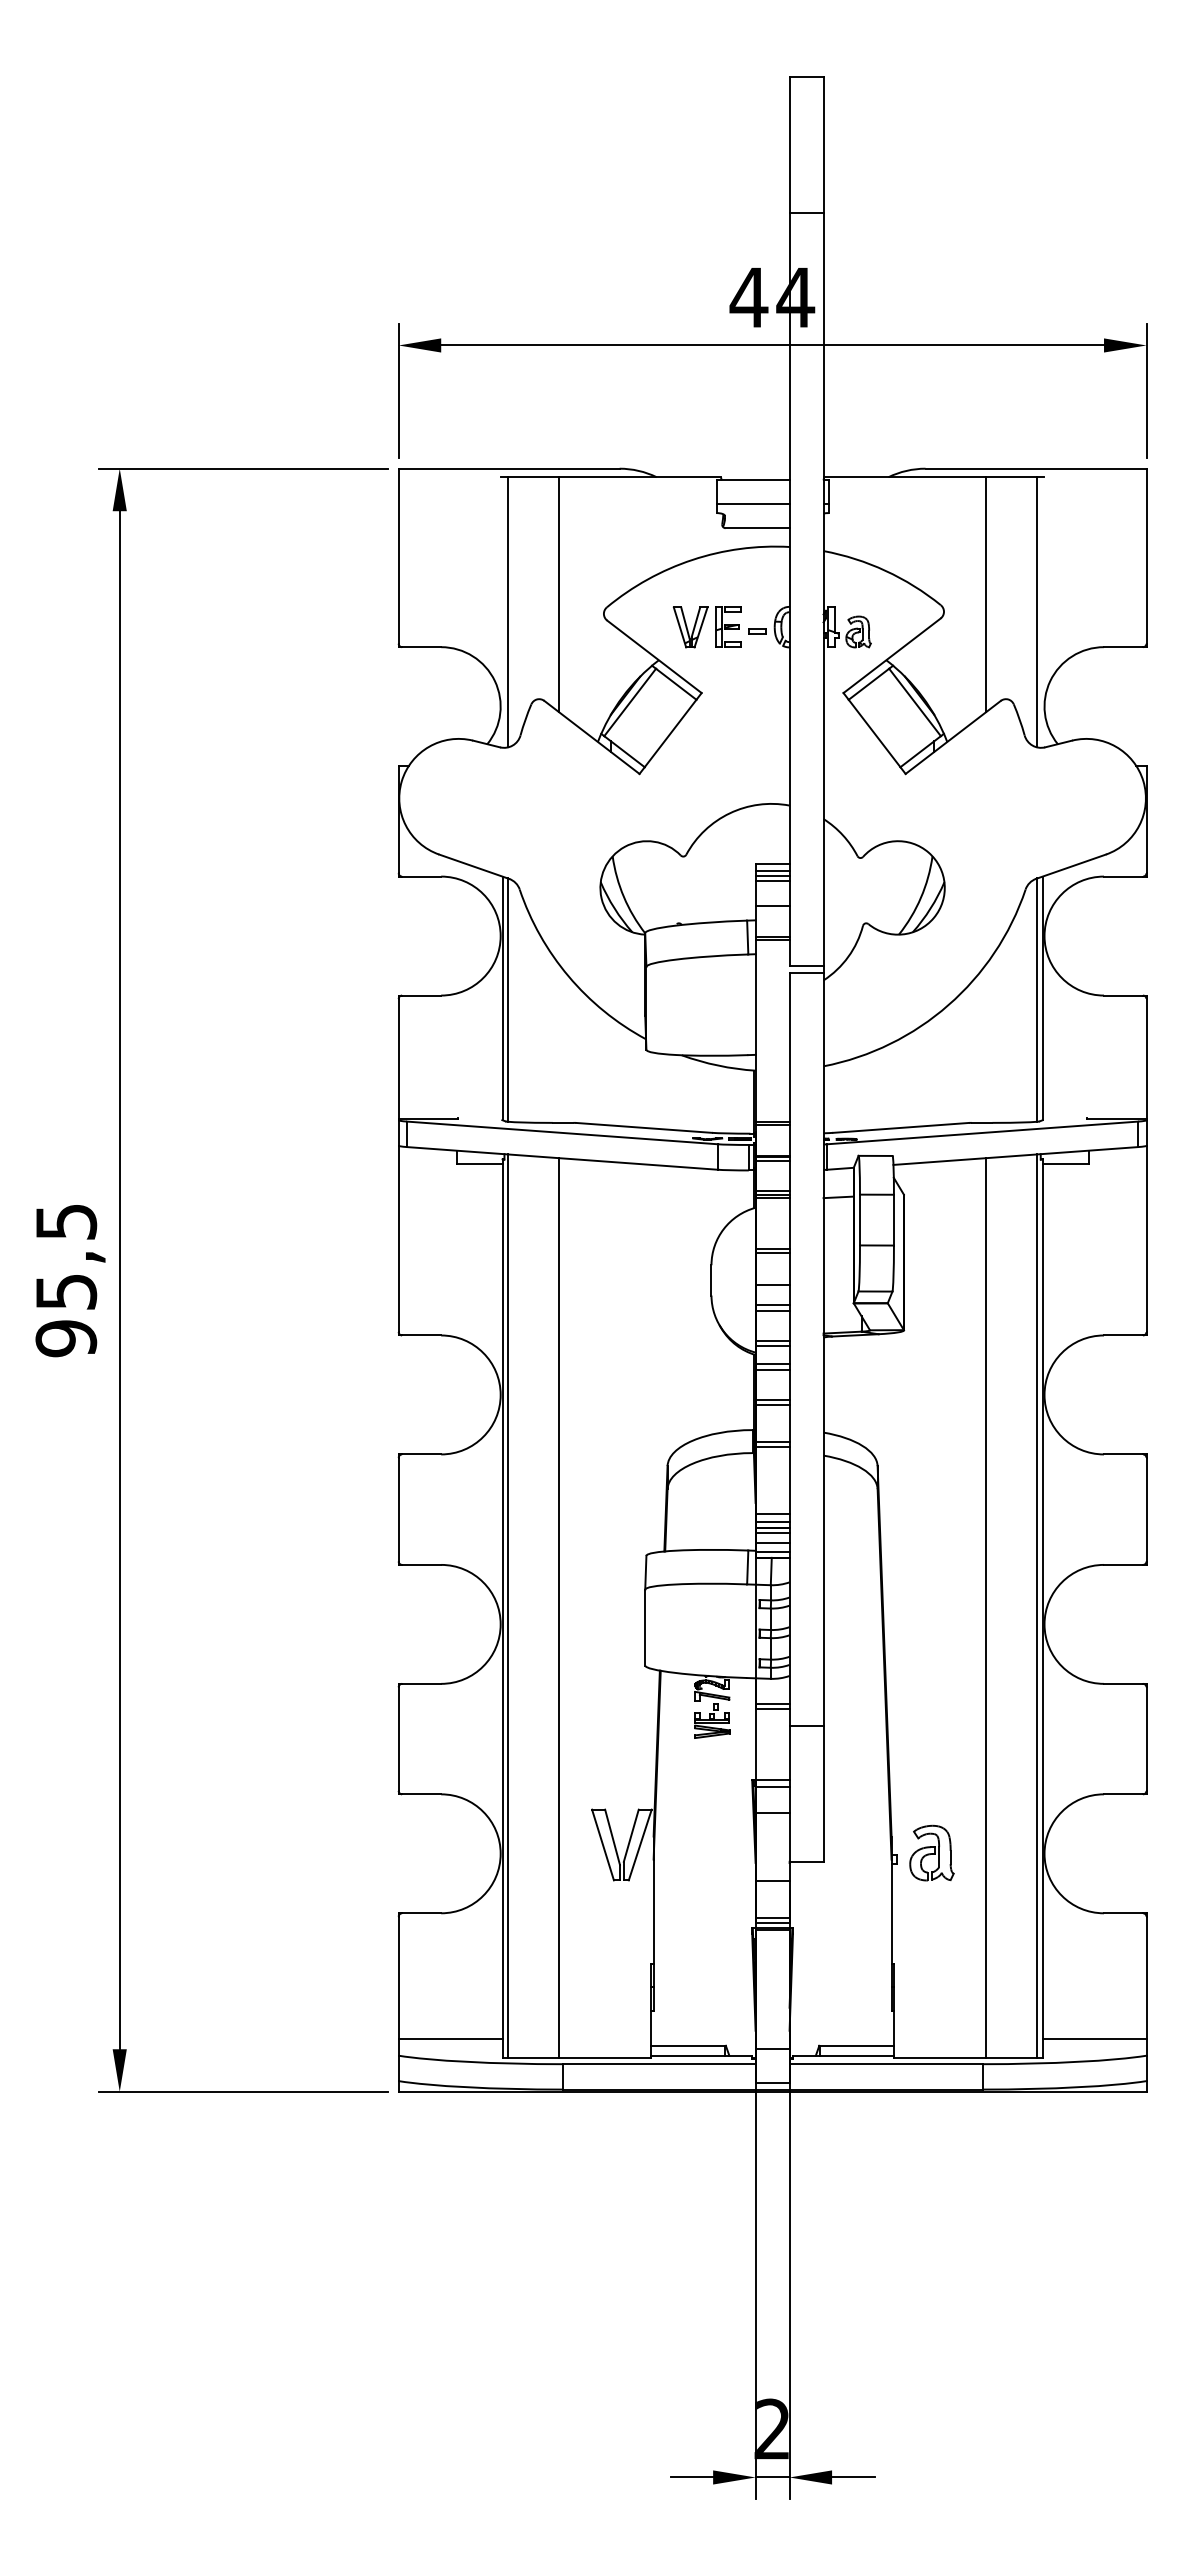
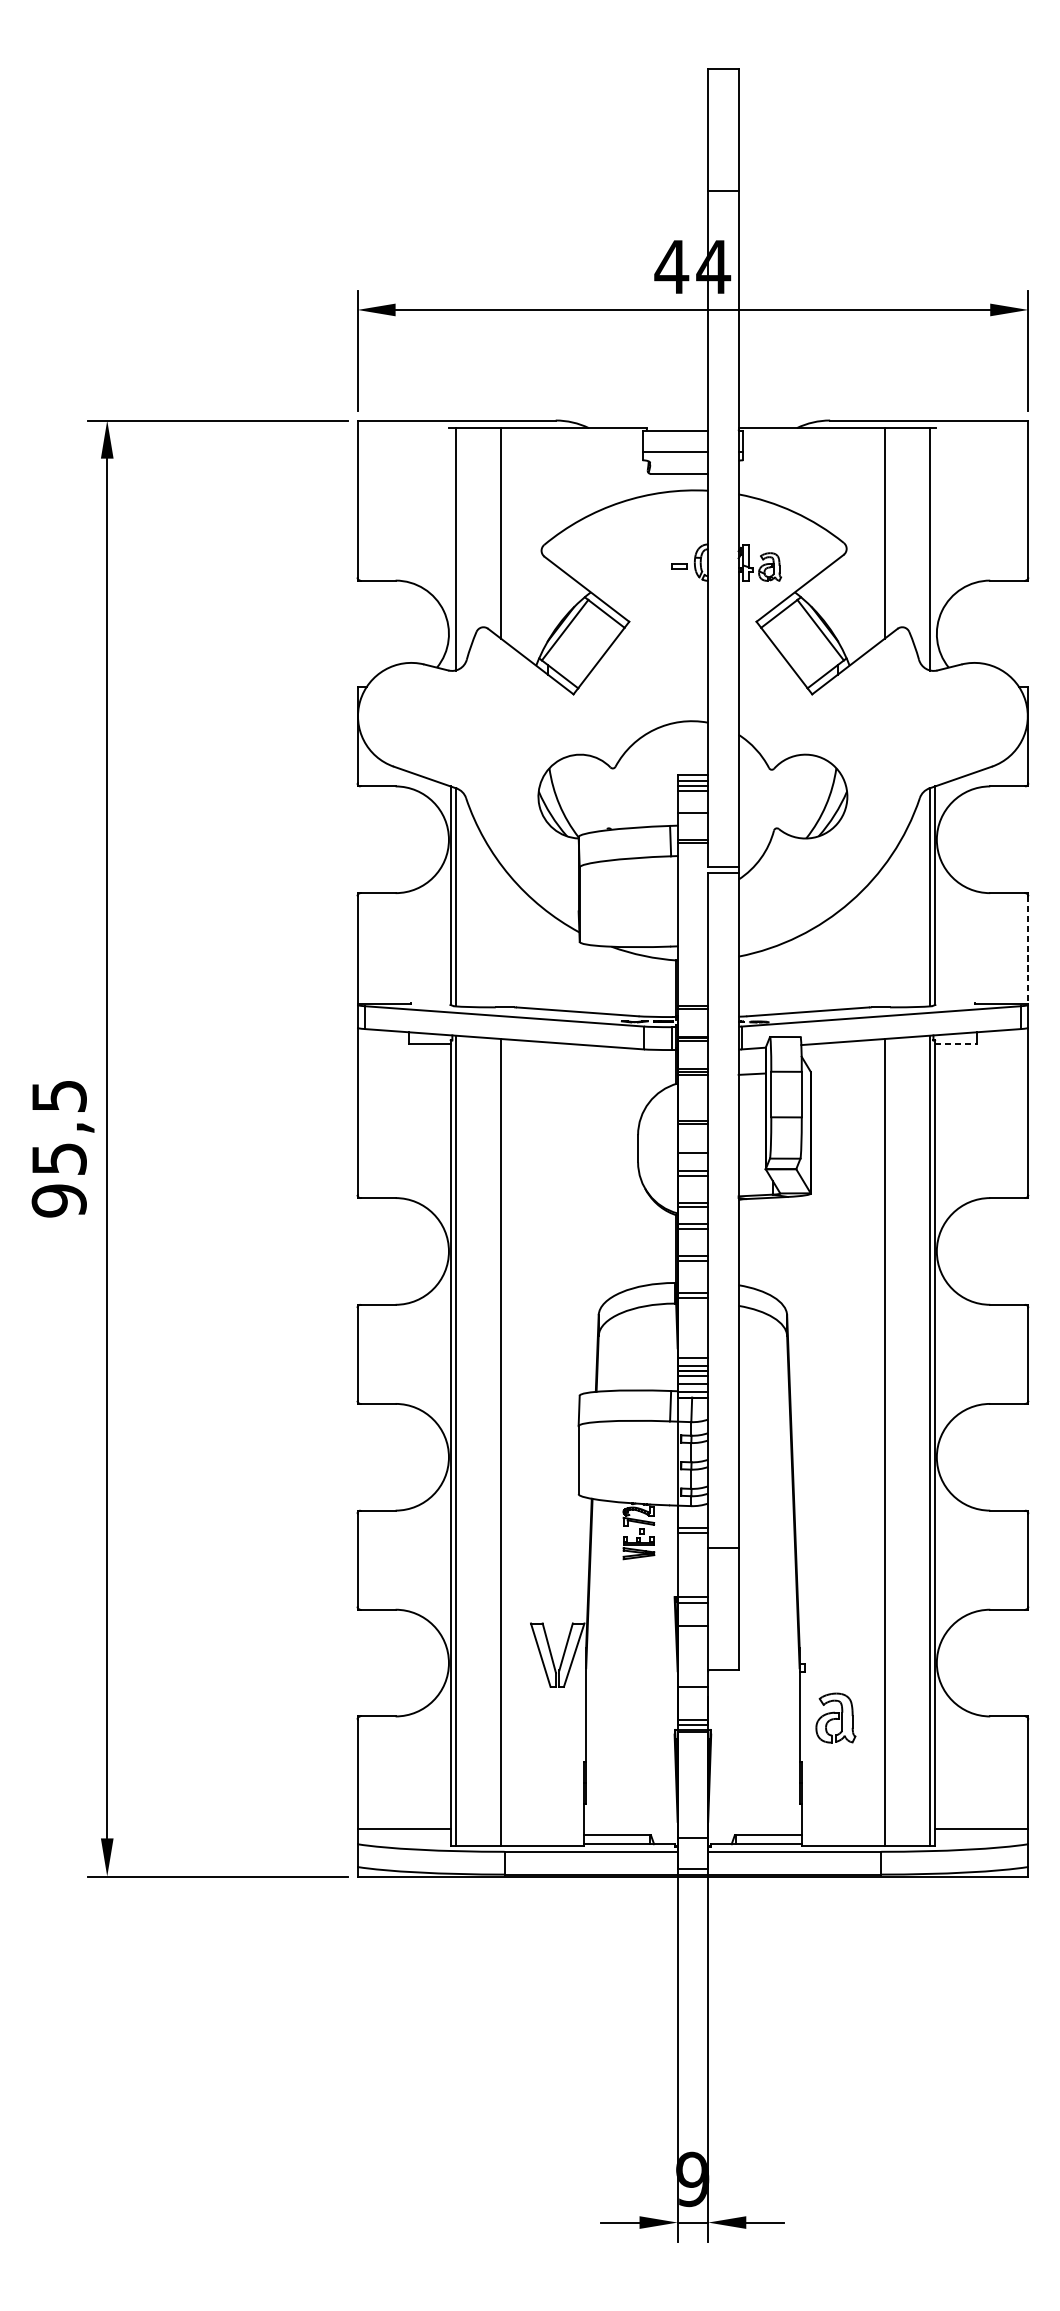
part: (706, 627) -> (633, 562), removed
line: (1146, 1059) -> (1028, 950), solid -> dashed
line: (1066, 1163) -> (956, 1043), solid -> dashed
part: (931, 1852) -> (835, 1717), moved
text: (770, 2429) -> (691, 2179), 2 -> 9

